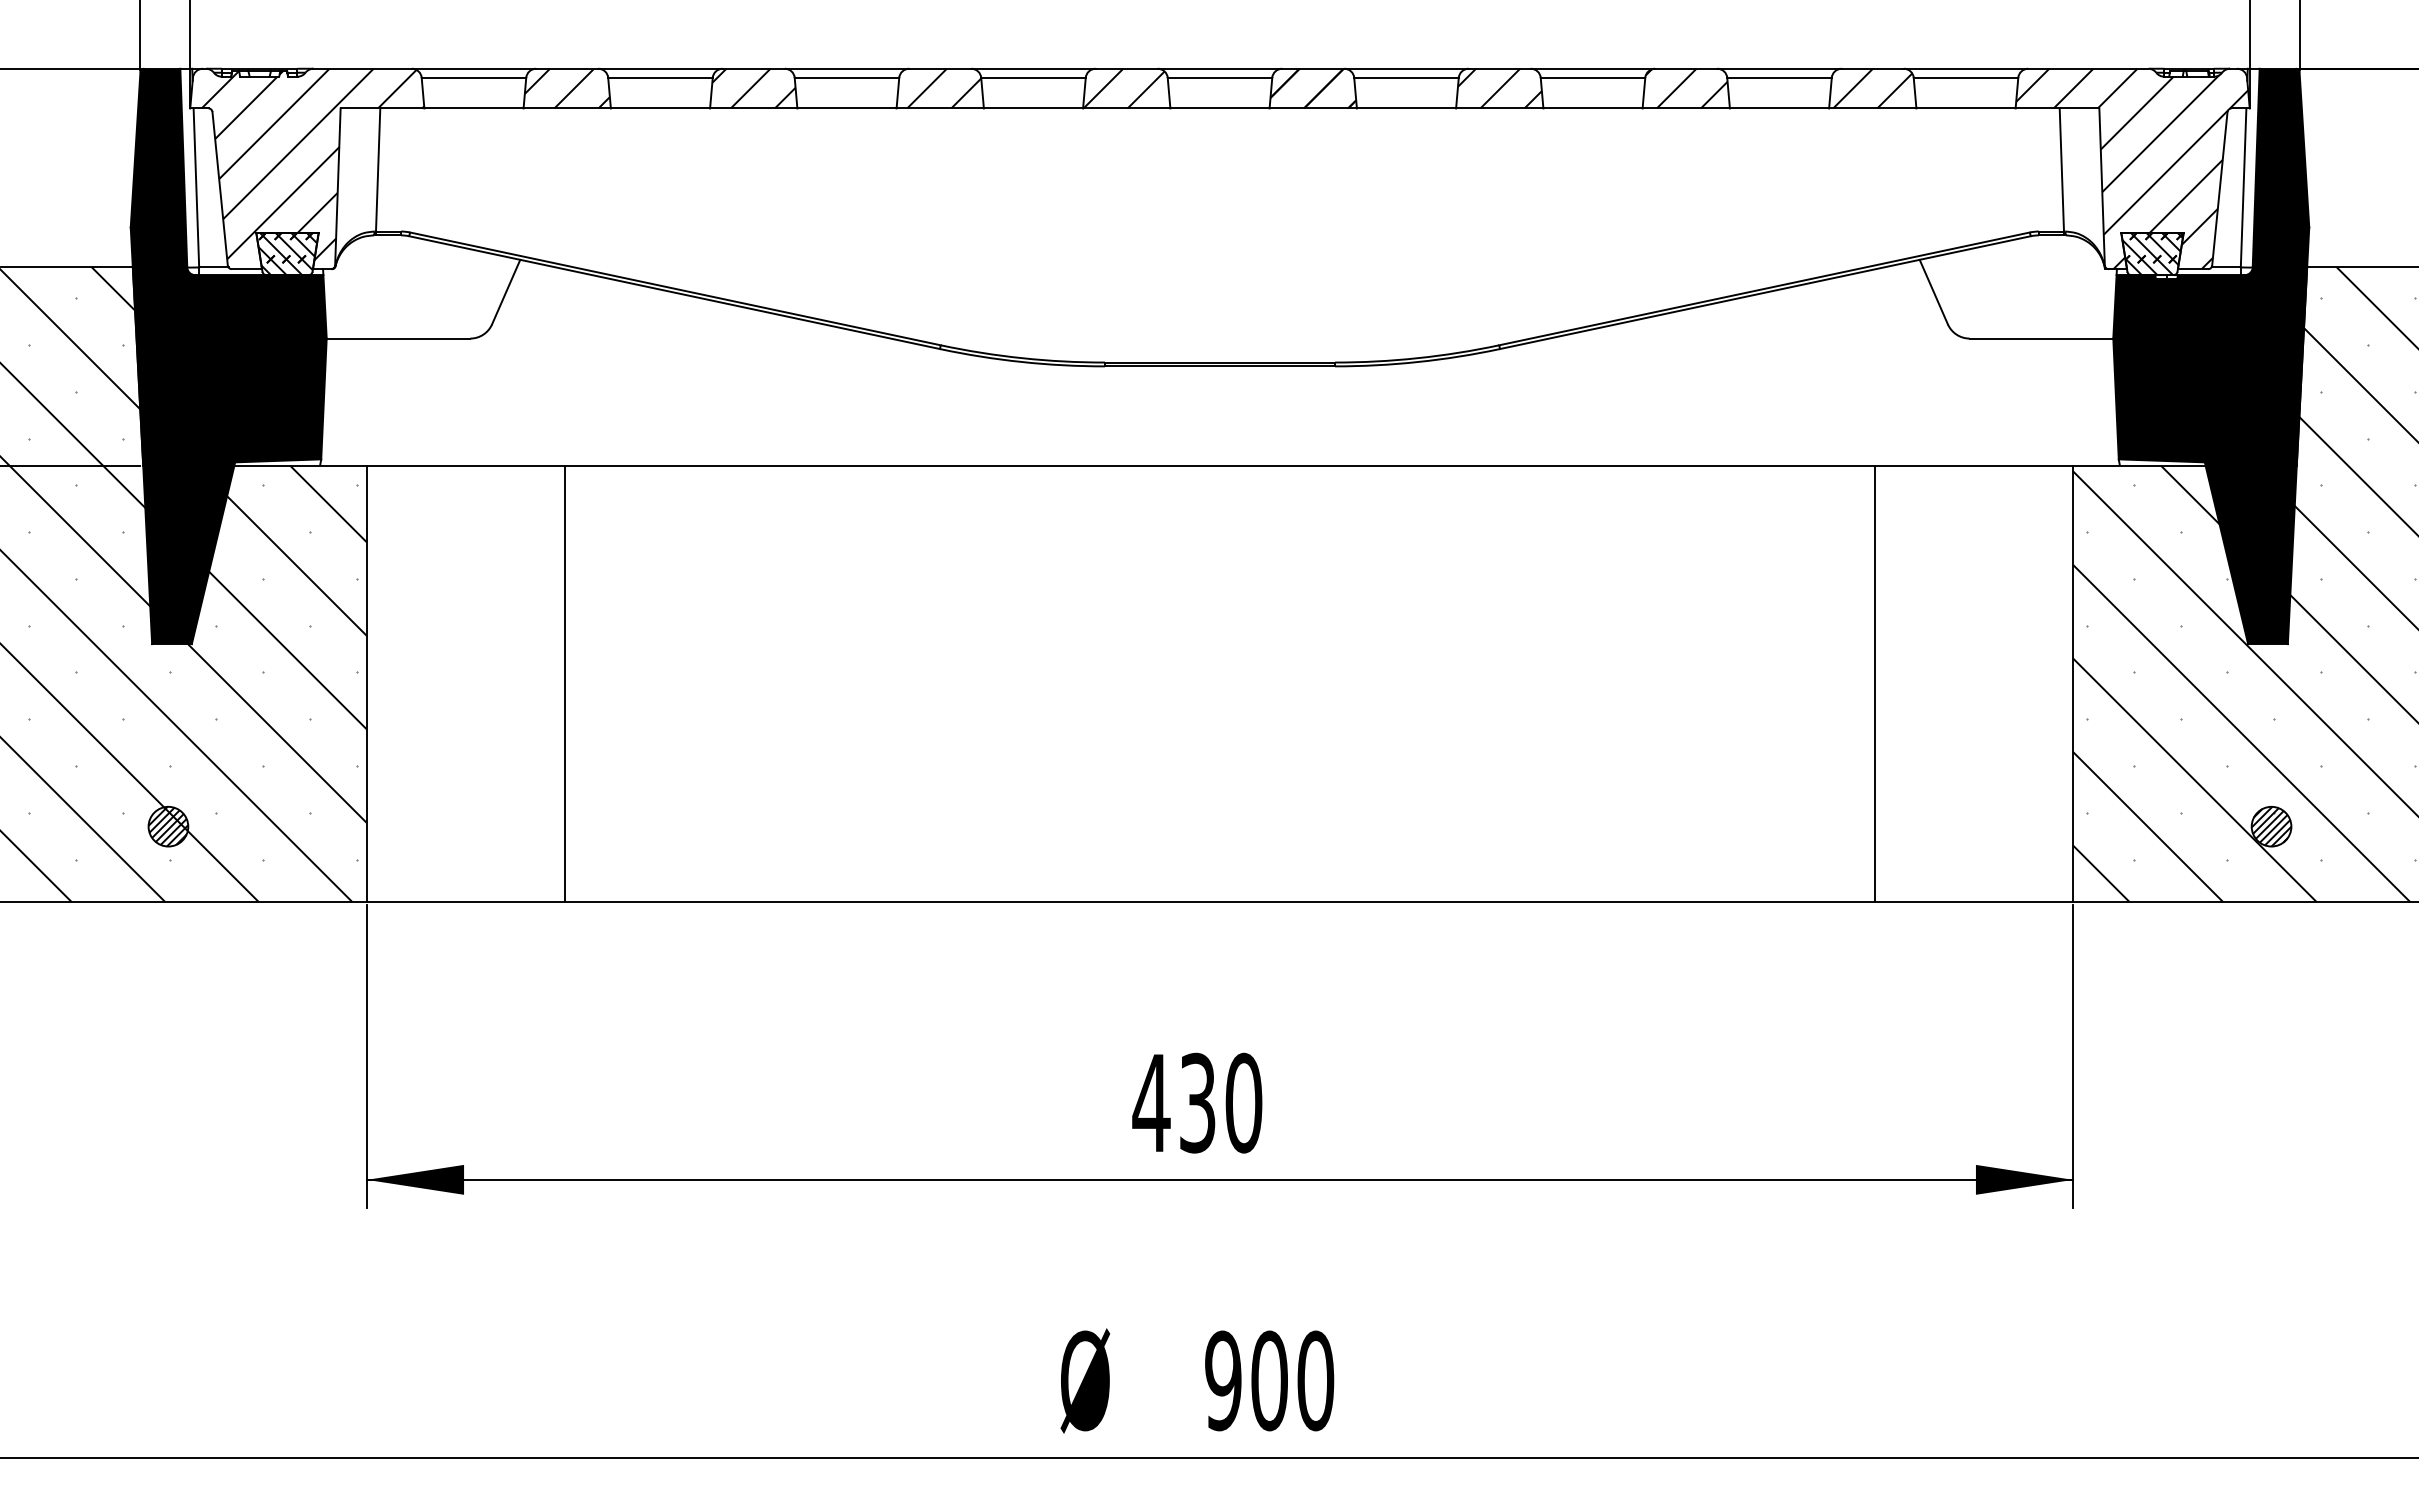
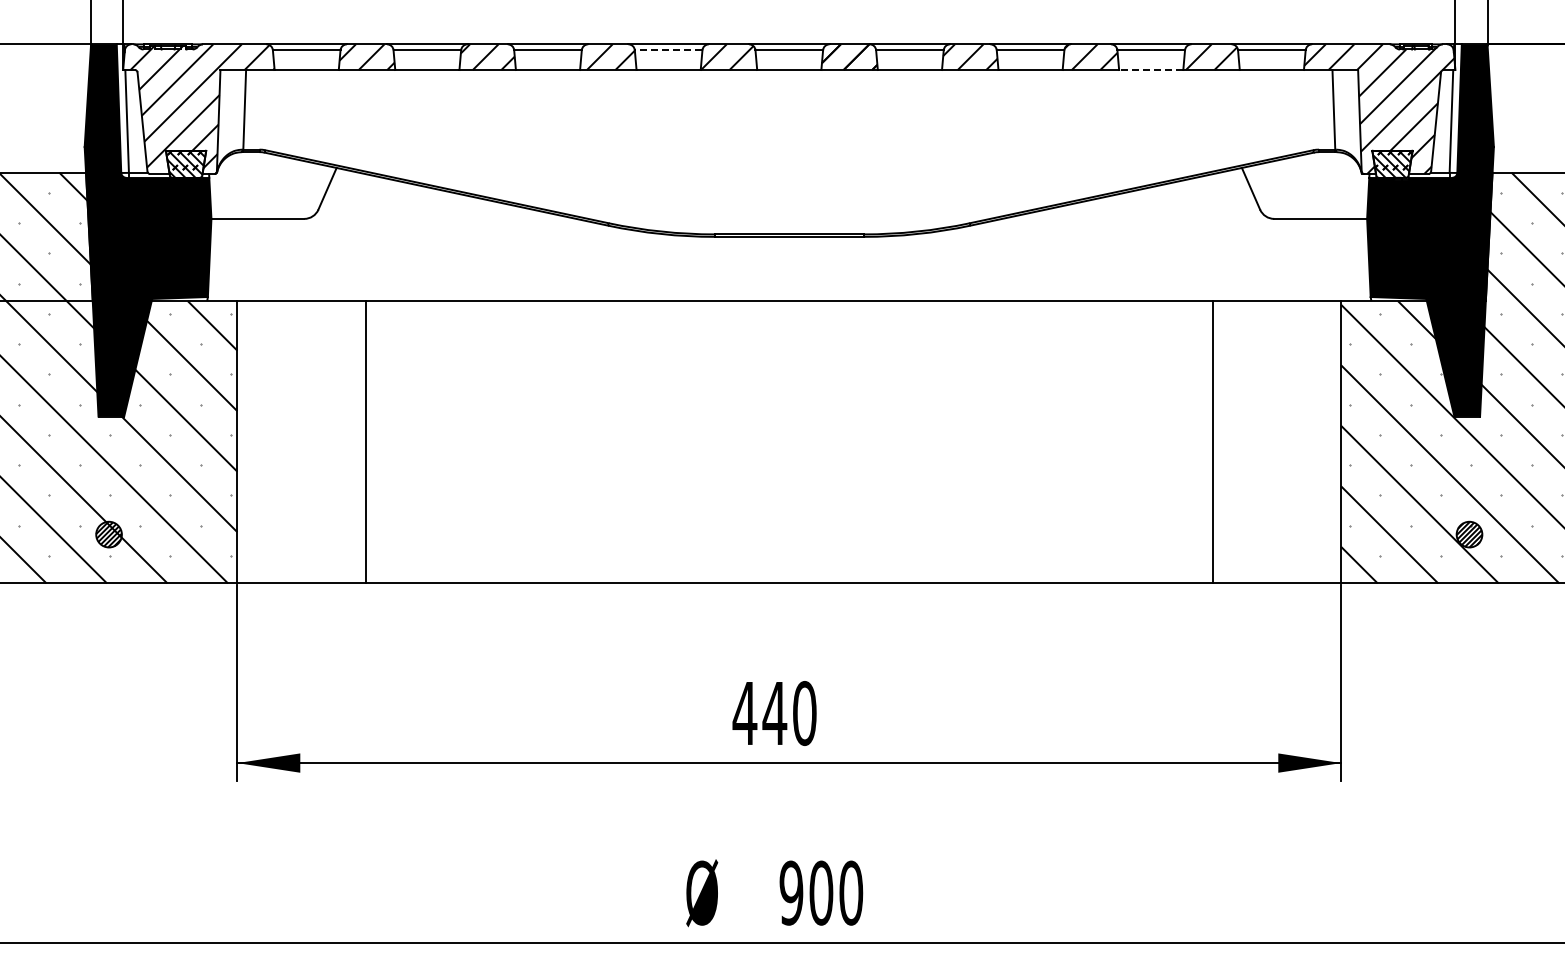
line: (1033, 78) -> (668, 50), solid -> dashed
line: (1778, 109) -> (1150, 70), solid -> dashed
text: (1197, 1103) -> (774, 713), 430 -> 440

